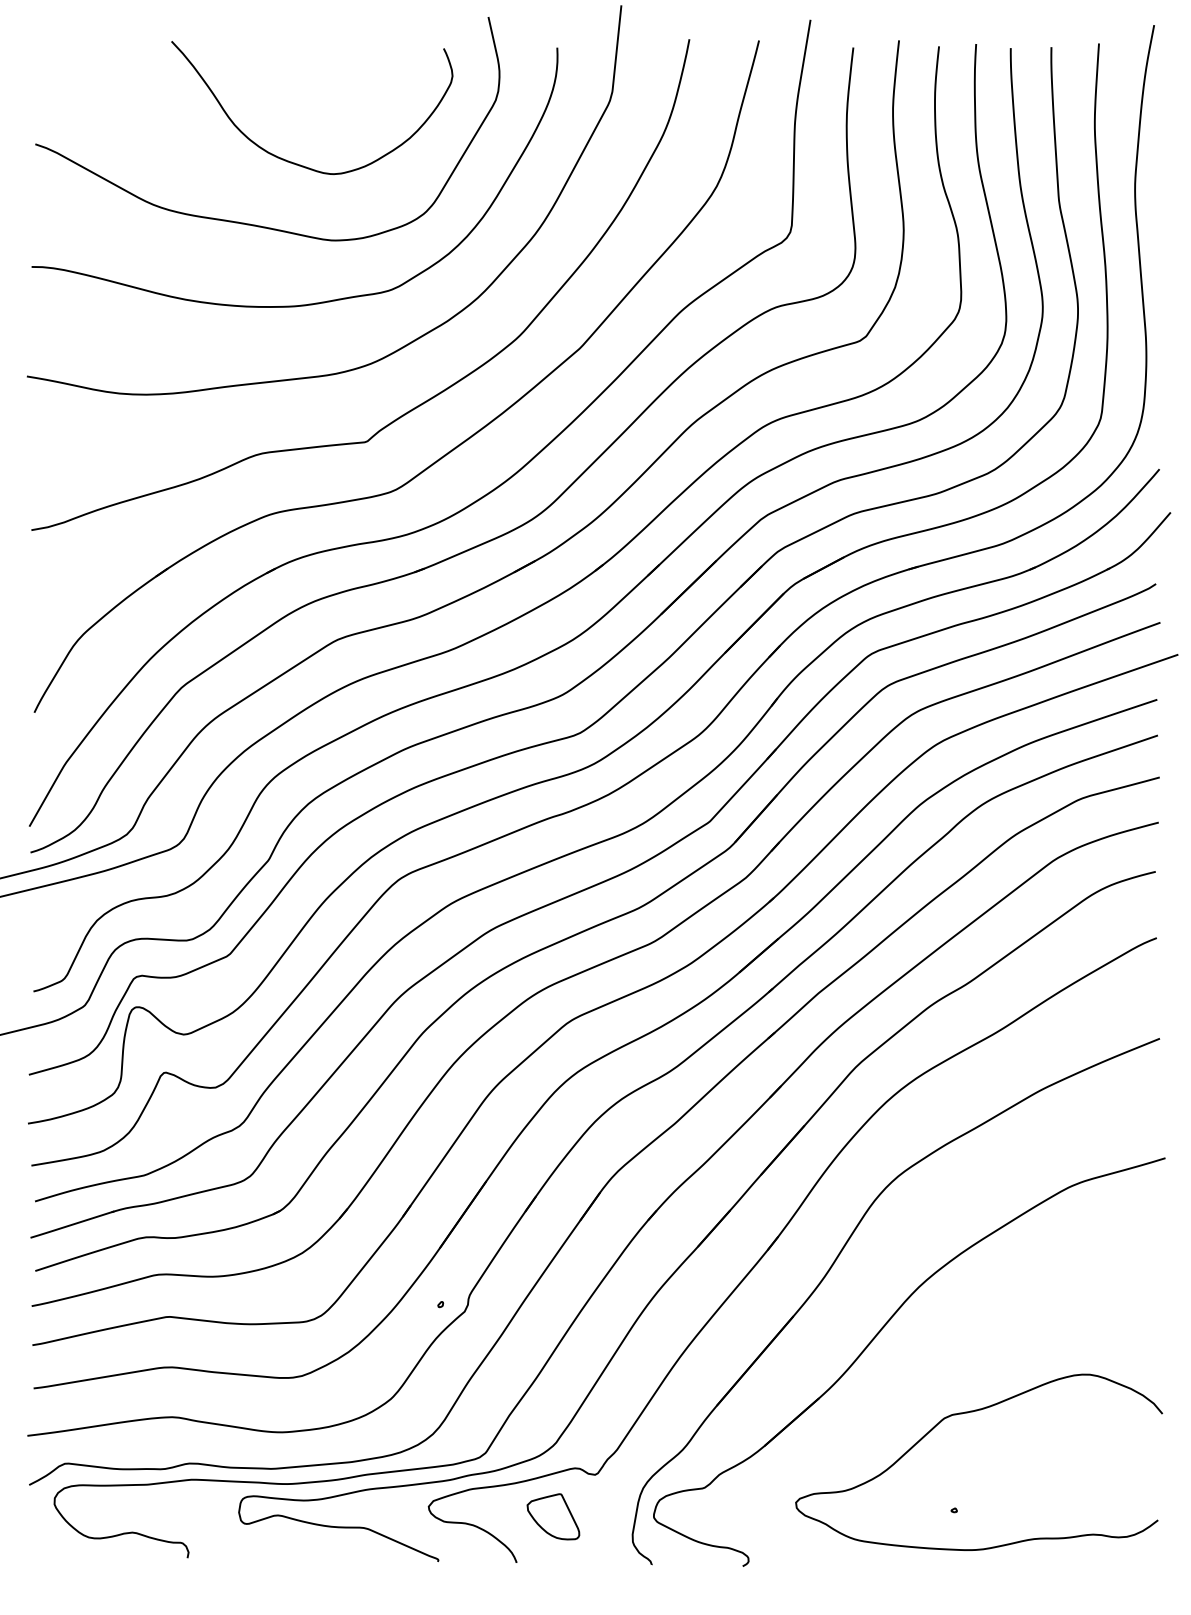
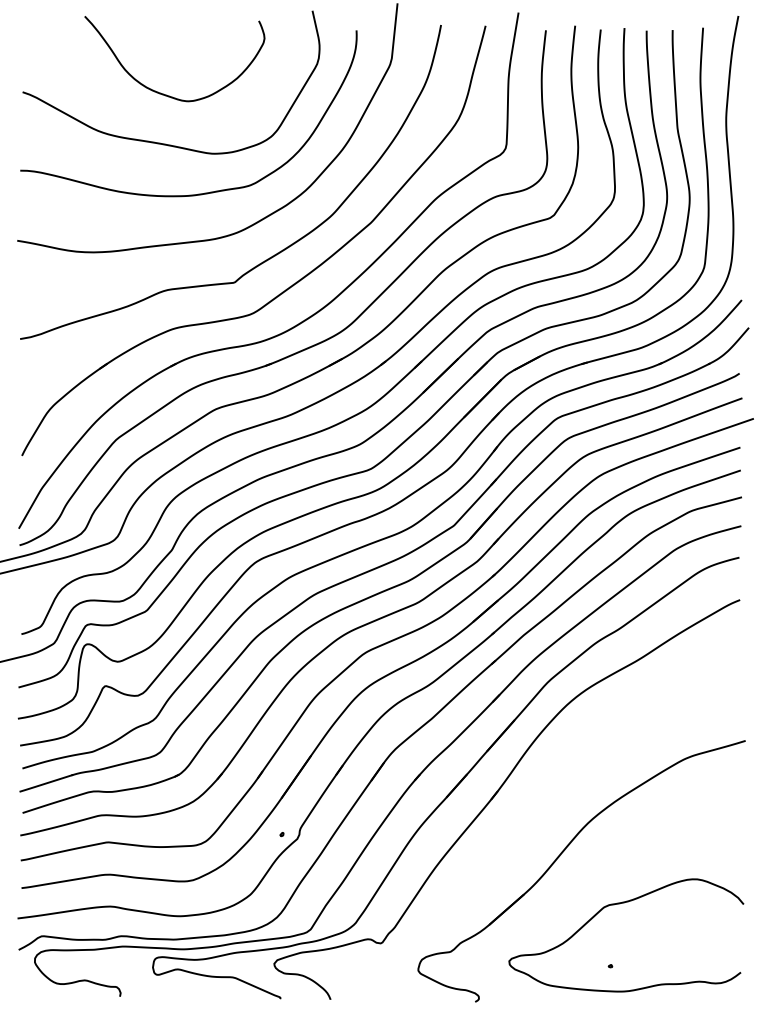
curve: (294, 161) -> (163, 93), moved
part: (835, 1263) -> (534, 808), removed
part: (552, 1517) -> (353, 970), removed

